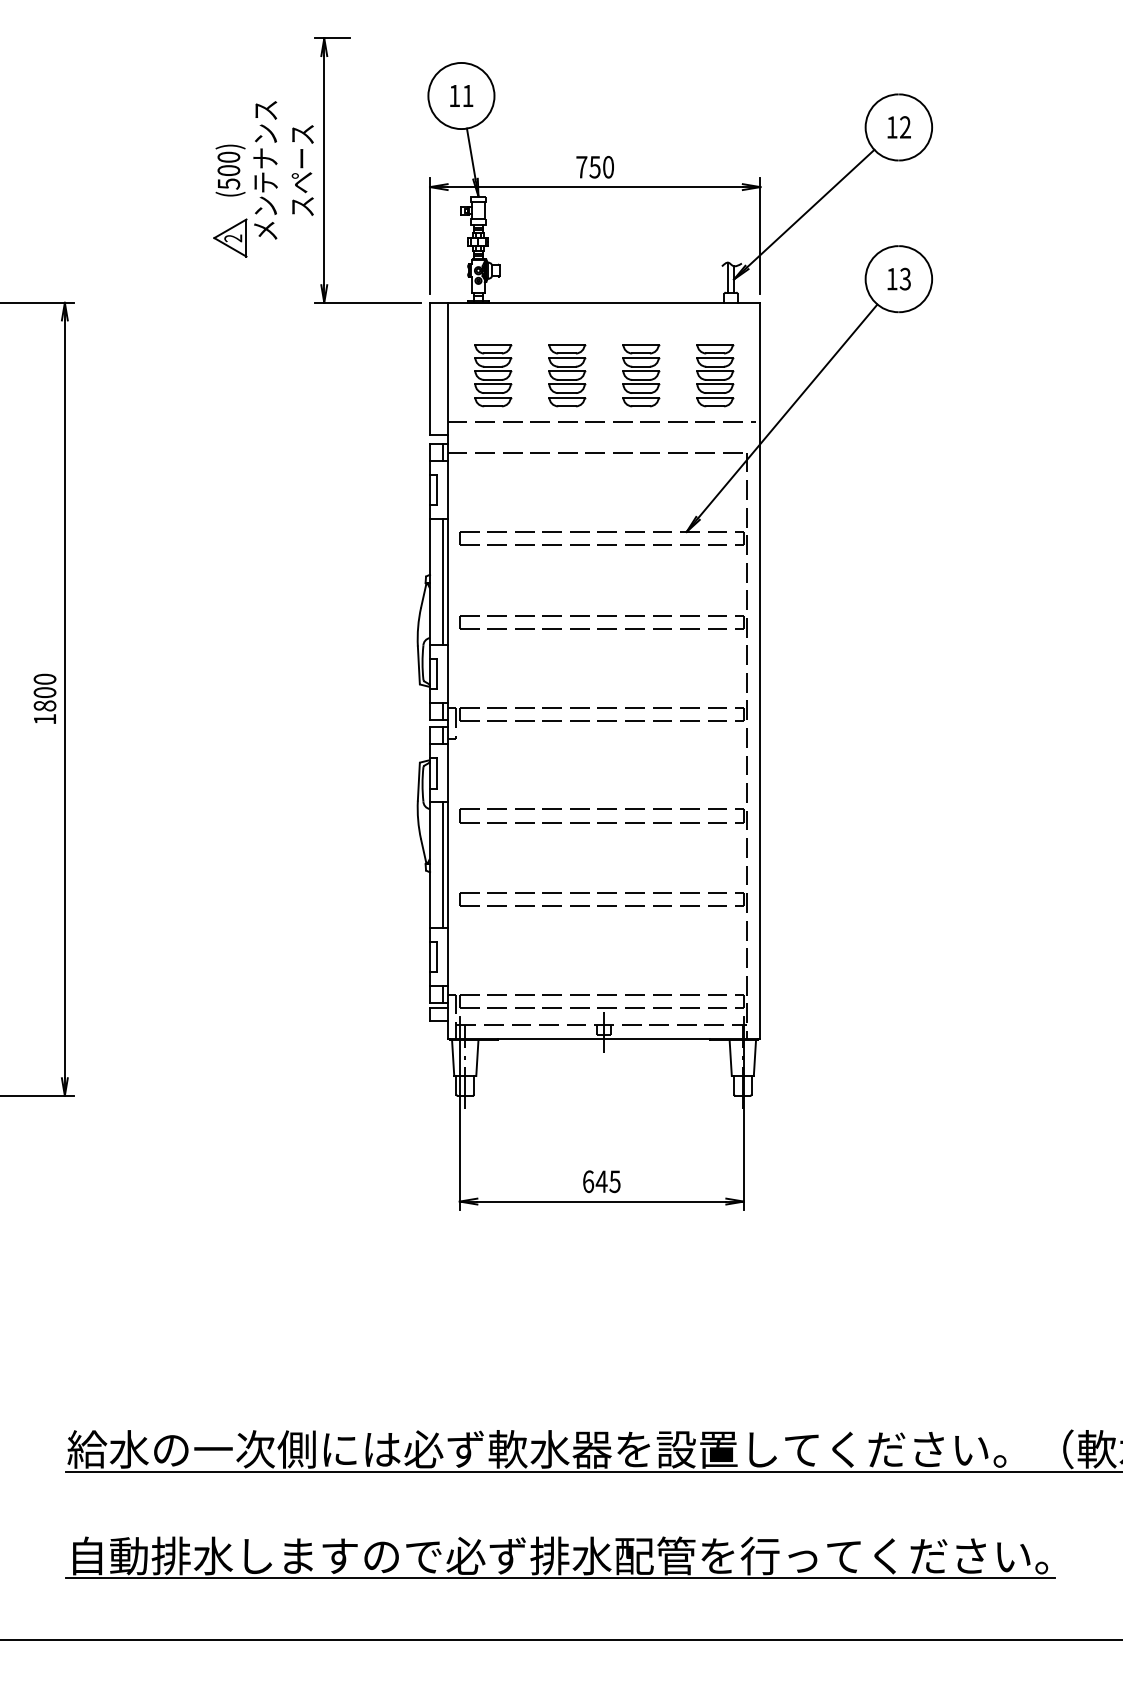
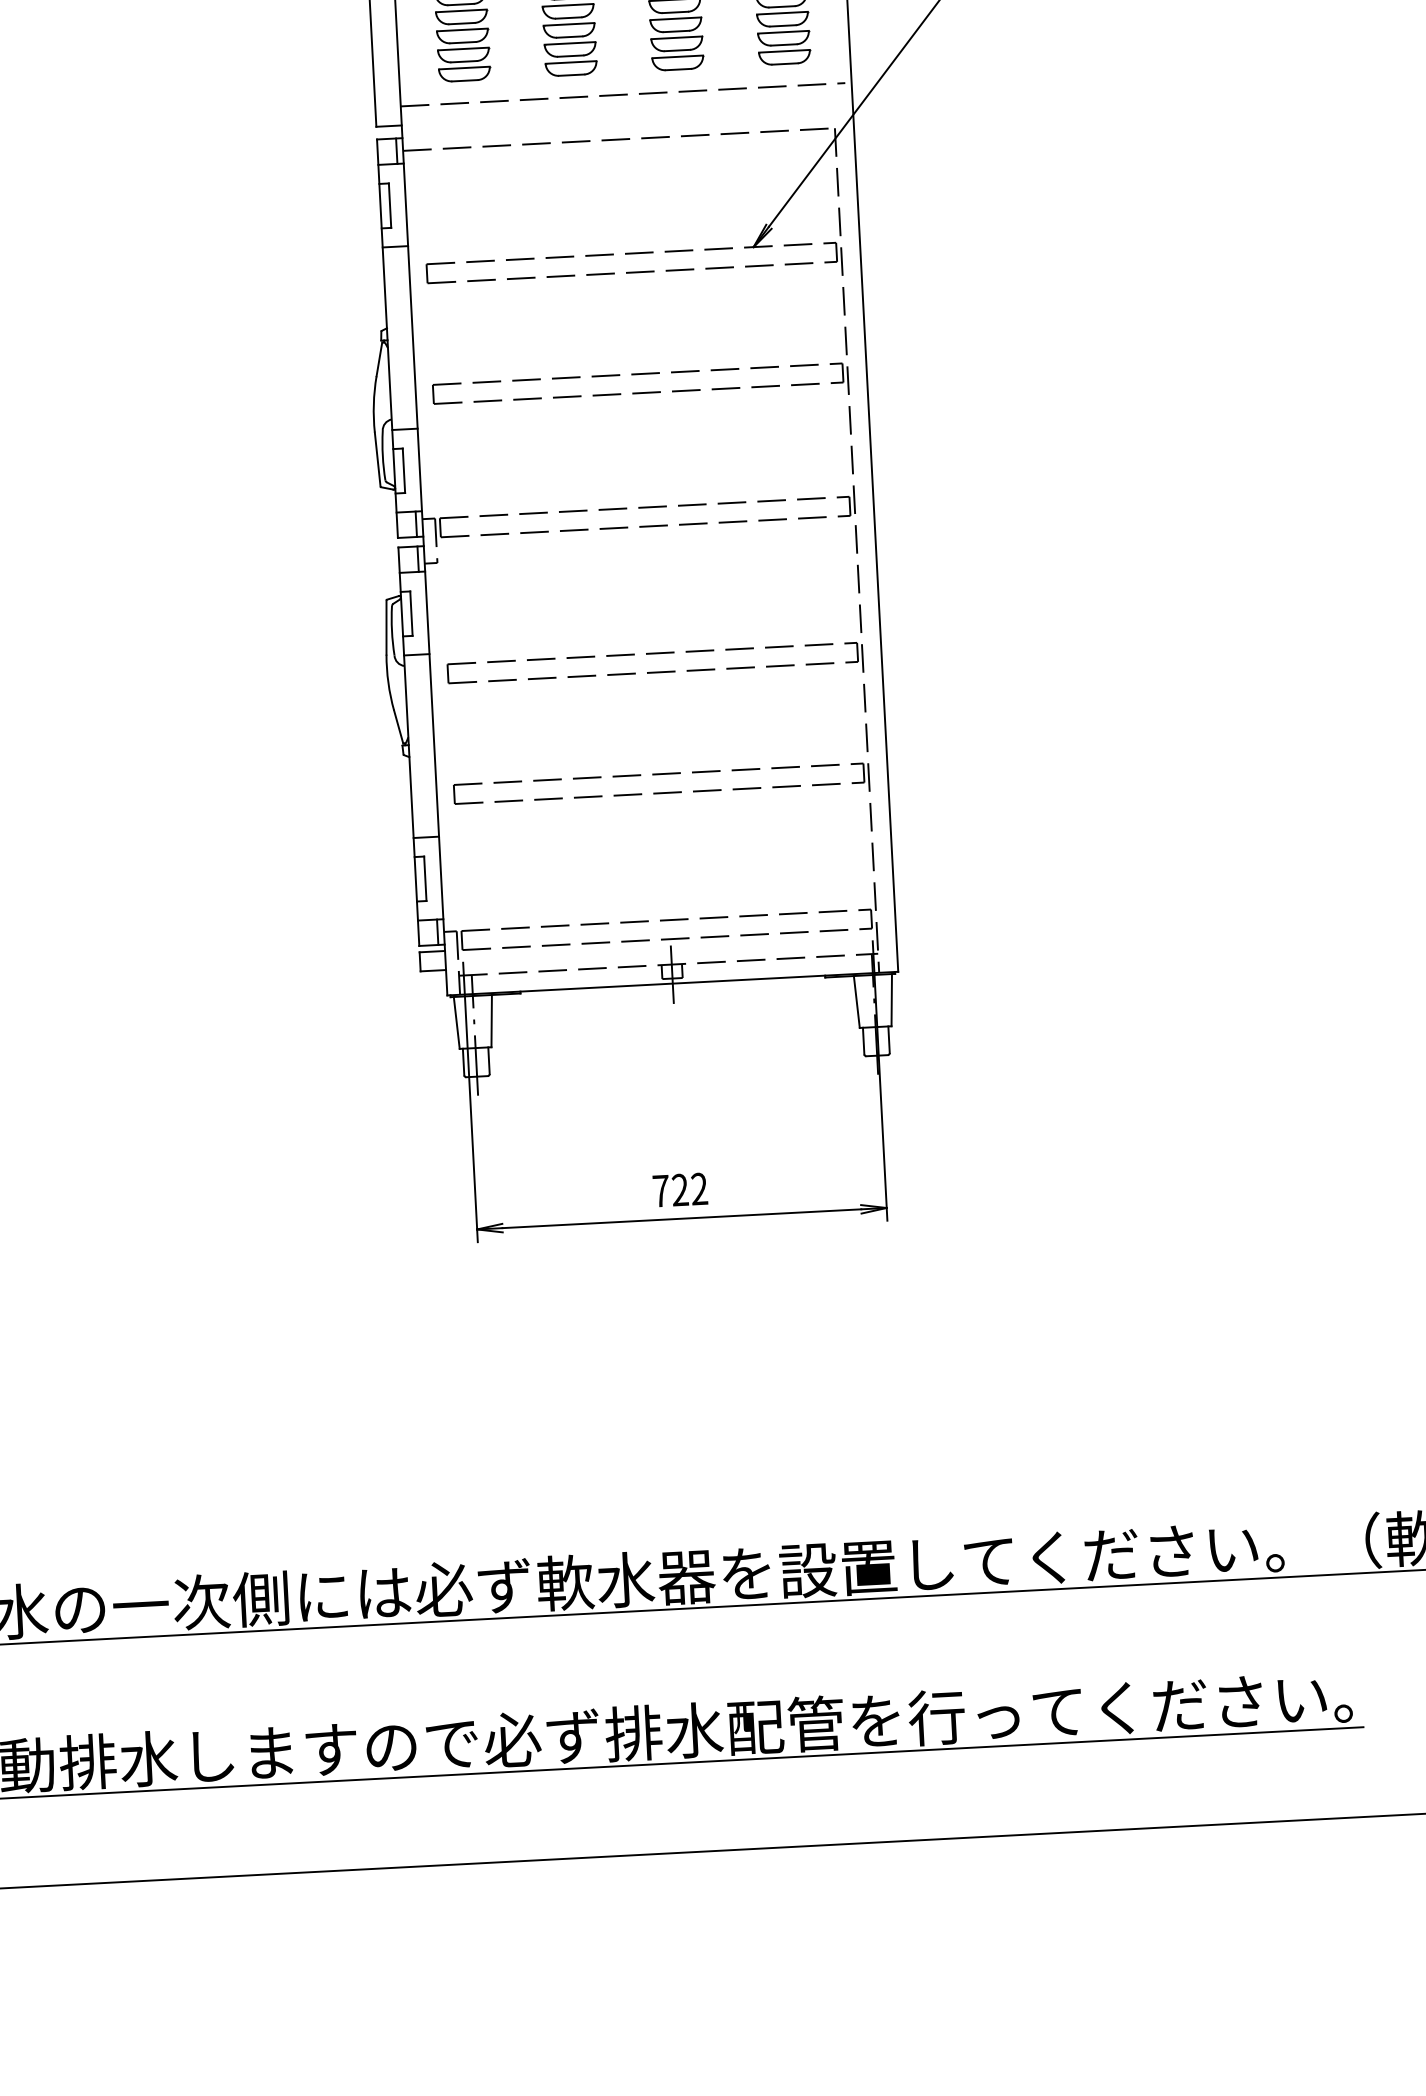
line: (443, 581) -> (406, 336), removed
line: (443, 864) -> (428, 744), removed
text: (601, 1181) -> (679, 1189), 645 -> 722

